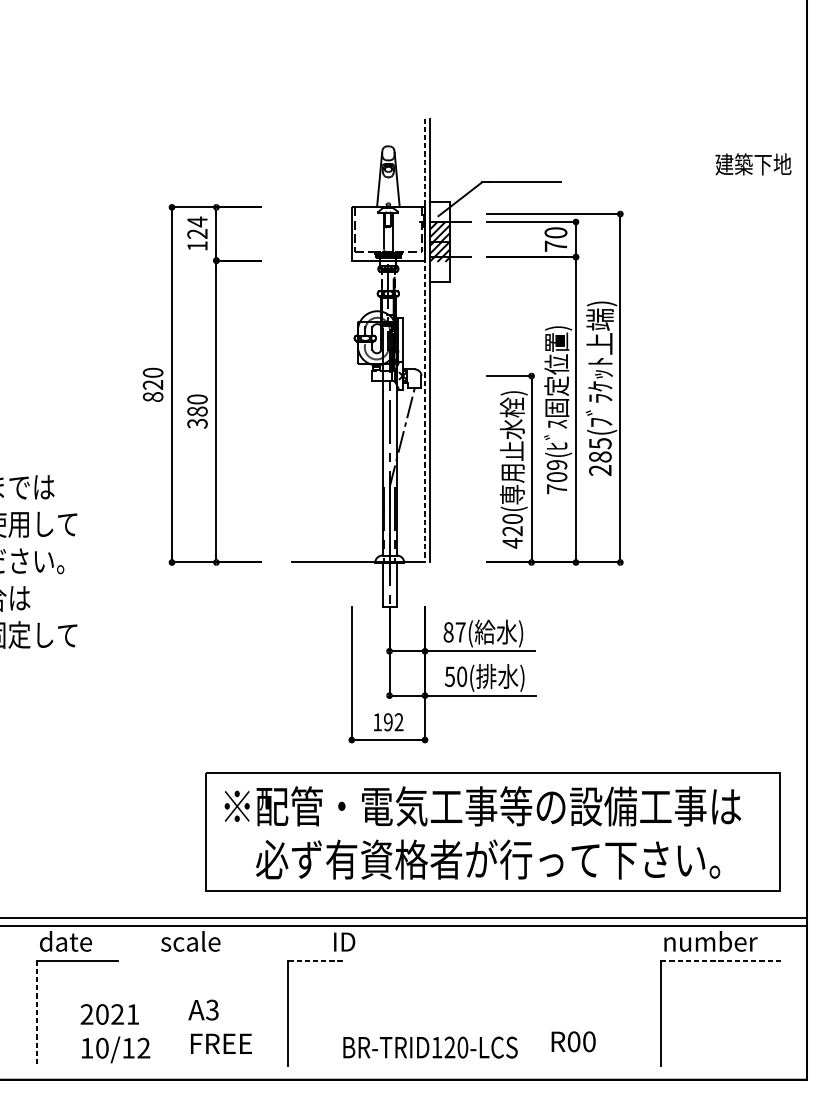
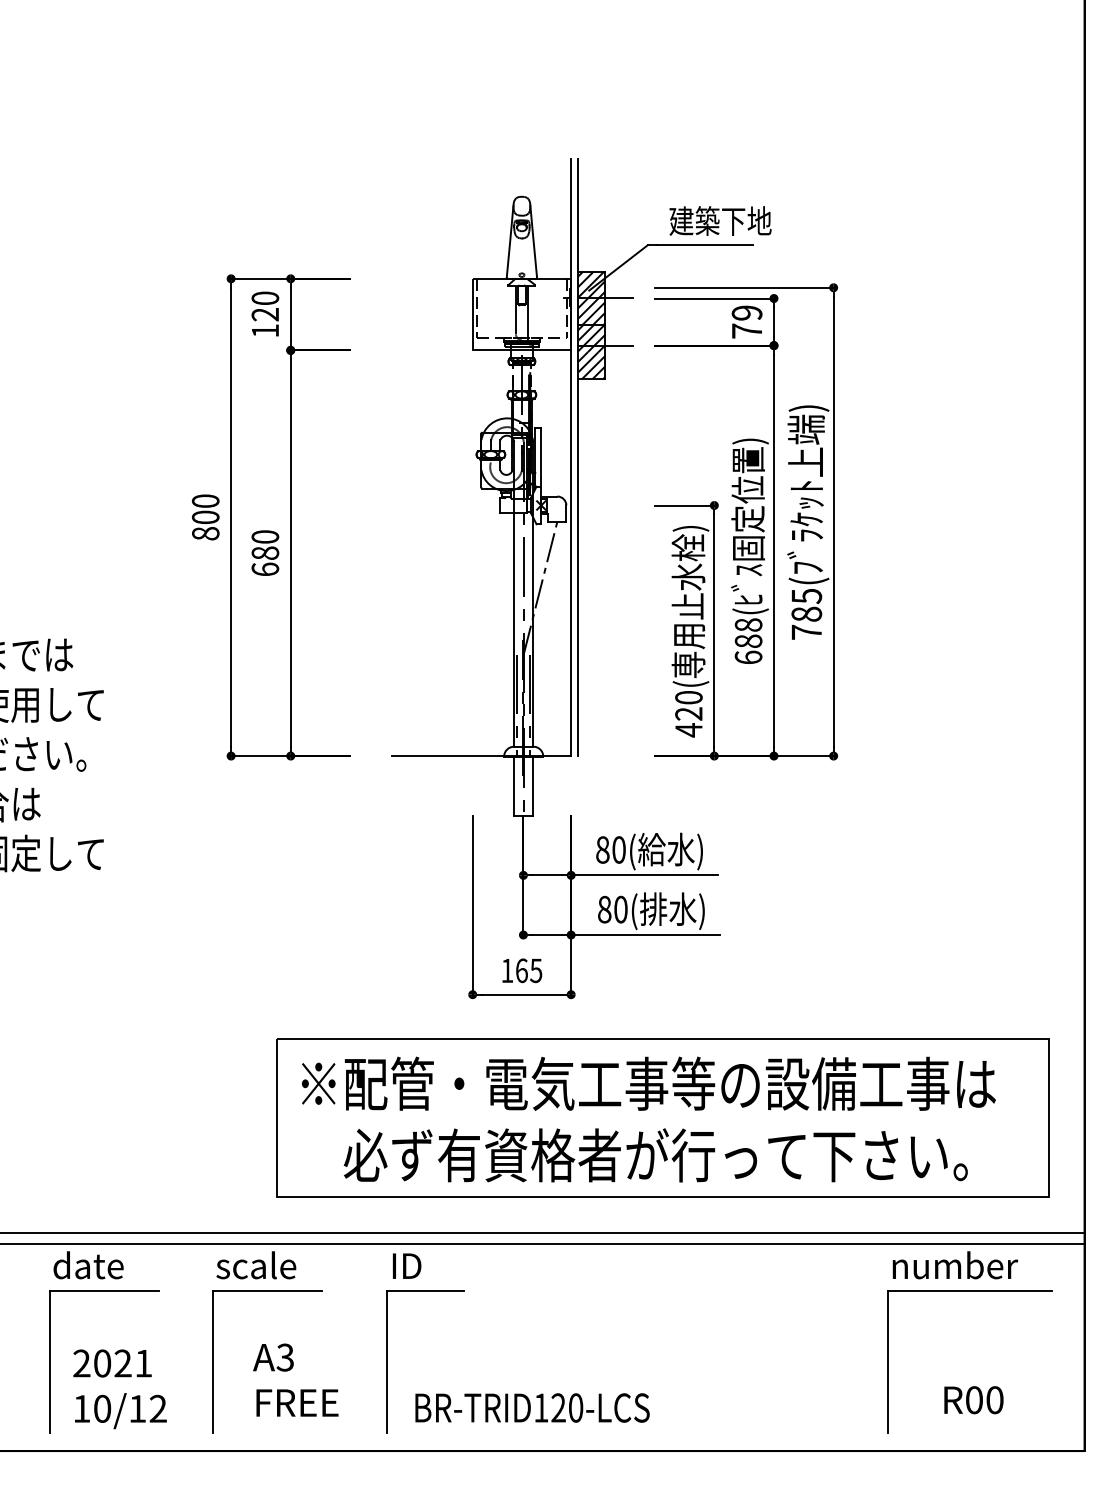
text: (753, 163) -> (720, 220), moved
hatch: (440, 211) -> (591, 284), added
text: (197, 222) -> (265, 298), 124 -> 120
text: (555, 232) -> (746, 312), 70 -> 79
hatch: (440, 271) -> (591, 365), added
line: (425, 341) -> (571, 458), dashed -> solid
text: (152, 384) -> (205, 517), 820 -> 800
text: (197, 423) -> (265, 569), 380 -> 680
text: (600, 469) -> (806, 631), 285( -> 785(
text: (557, 477) -> (748, 641), 709( -> 688(
text: (460, 632) -> (618, 849), 87( -> 80(
text: (449, 676) -> (604, 909), 50( -> 80(
text: (393, 722) -> (528, 970), 192 -> 165
text: (344, 941) -> (407, 1265), moved
line: (317, 960) -> (426, 1291), dashed -> solid
line: (722, 960) -> (970, 1291), dashed -> solid
line: (36, 1013) -> (49, 1362), dashed -> solid
part: (158, 1013) -> (213, 1361), added
text: (115, 1033) -> (119, 1389), moved
text: (573, 1042) -> (973, 1400), moved
text: (430, 1047) -> (532, 1407), moved

